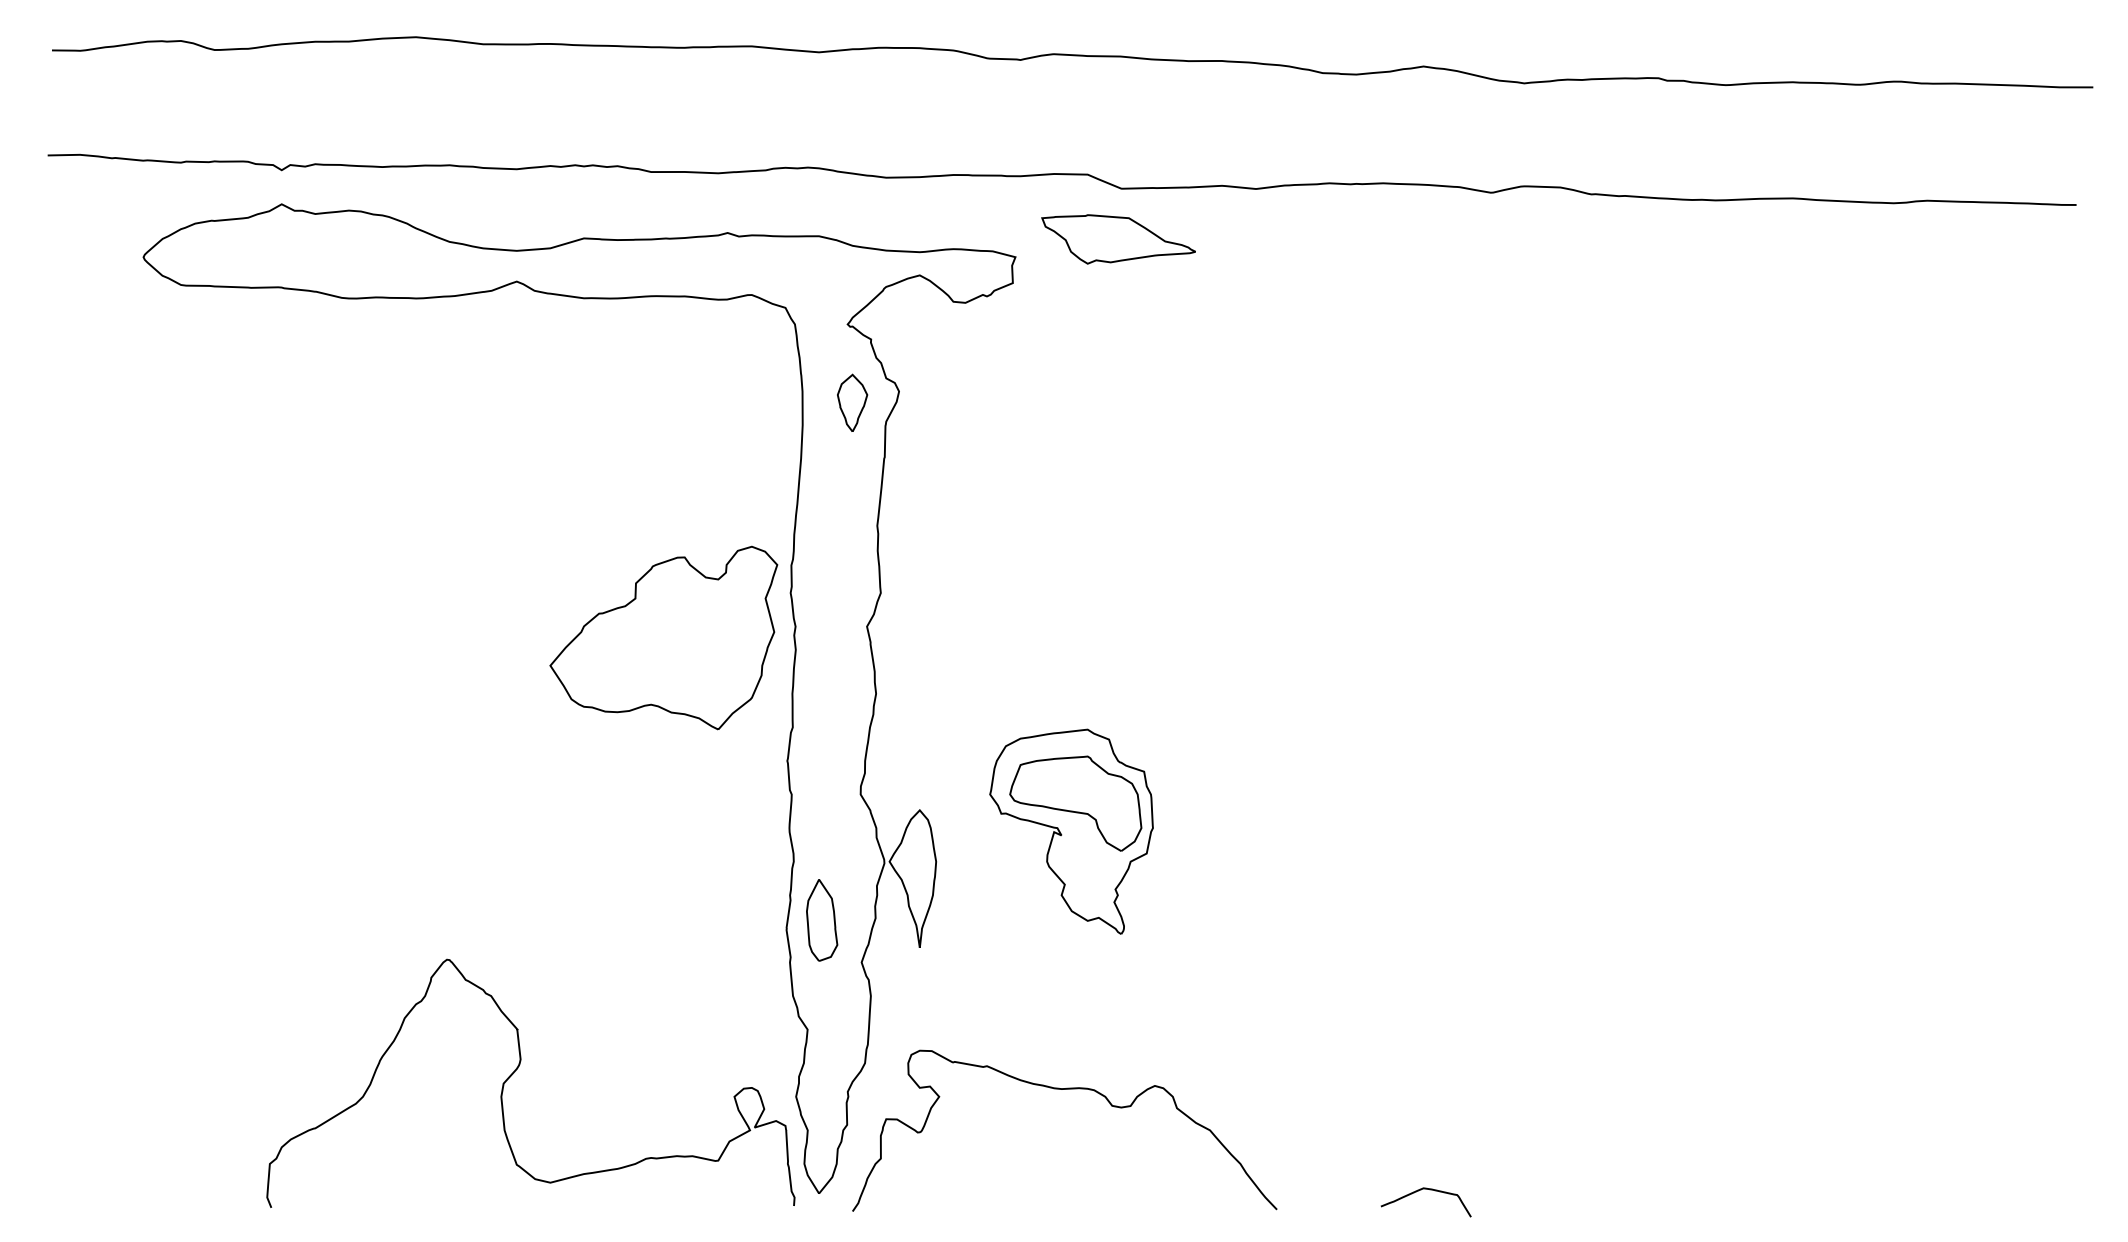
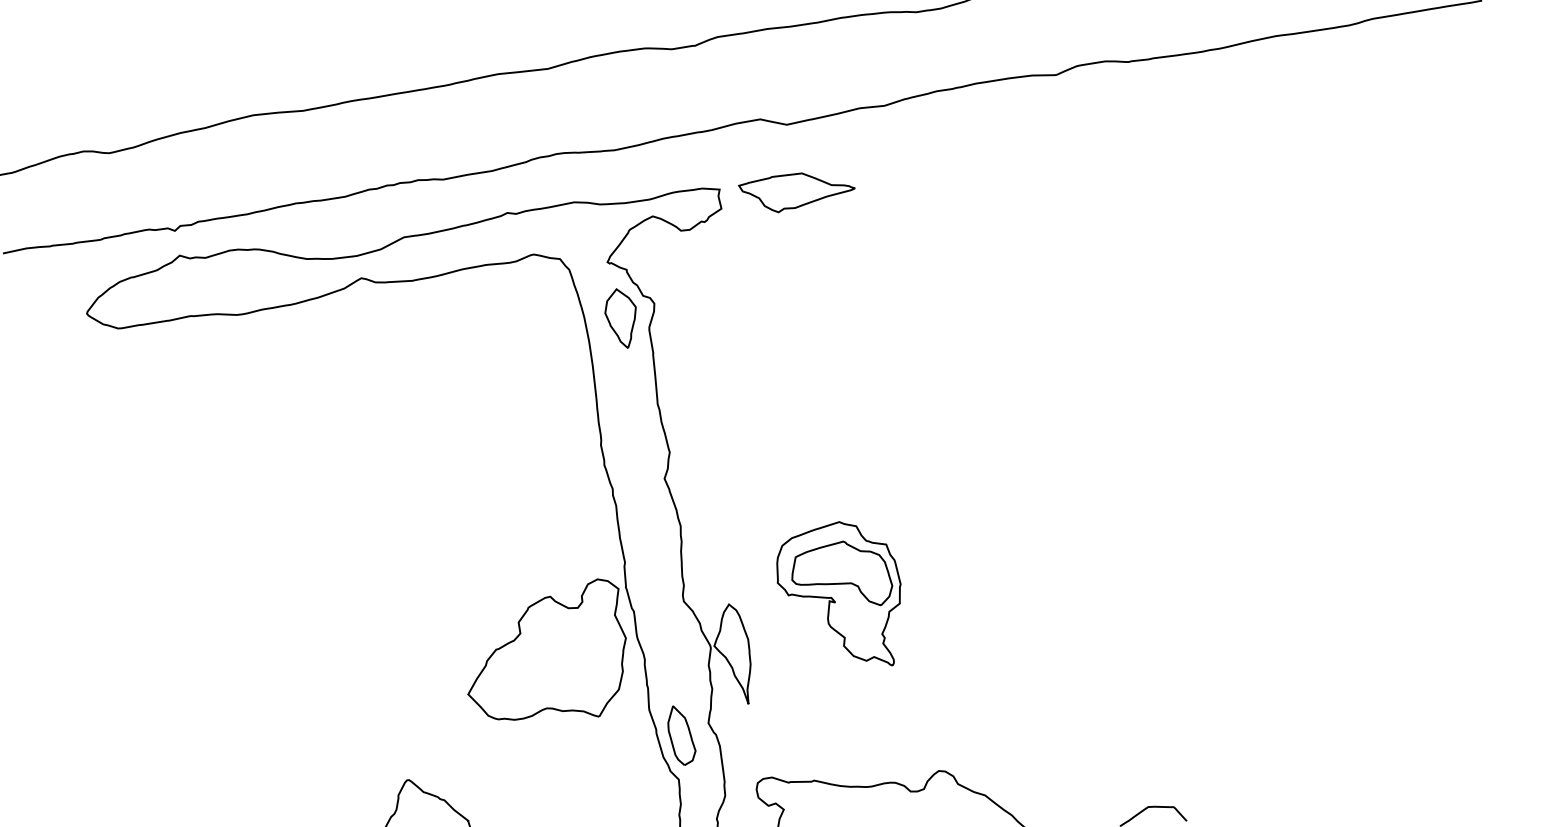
part: (1118, 239) -> (797, 190), moved
part: (852, 402) -> (622, 318), size x1.43
part: (663, 637) -> (546, 657), moved
part: (822, 920) -> (681, 735), moved

